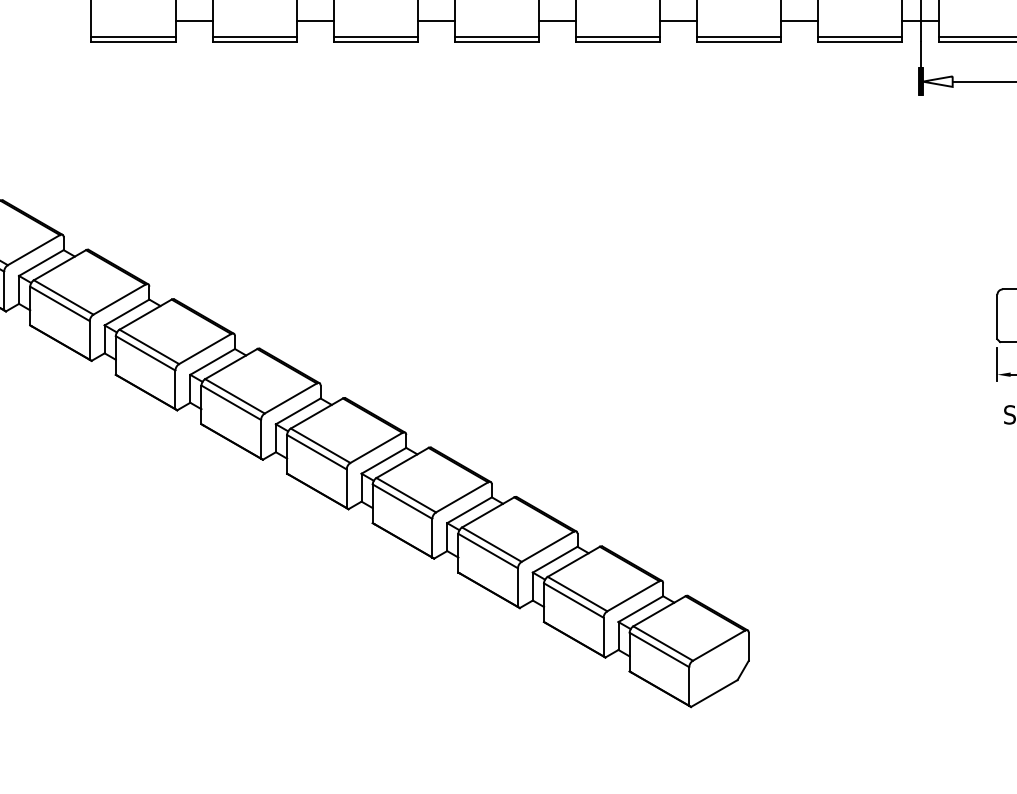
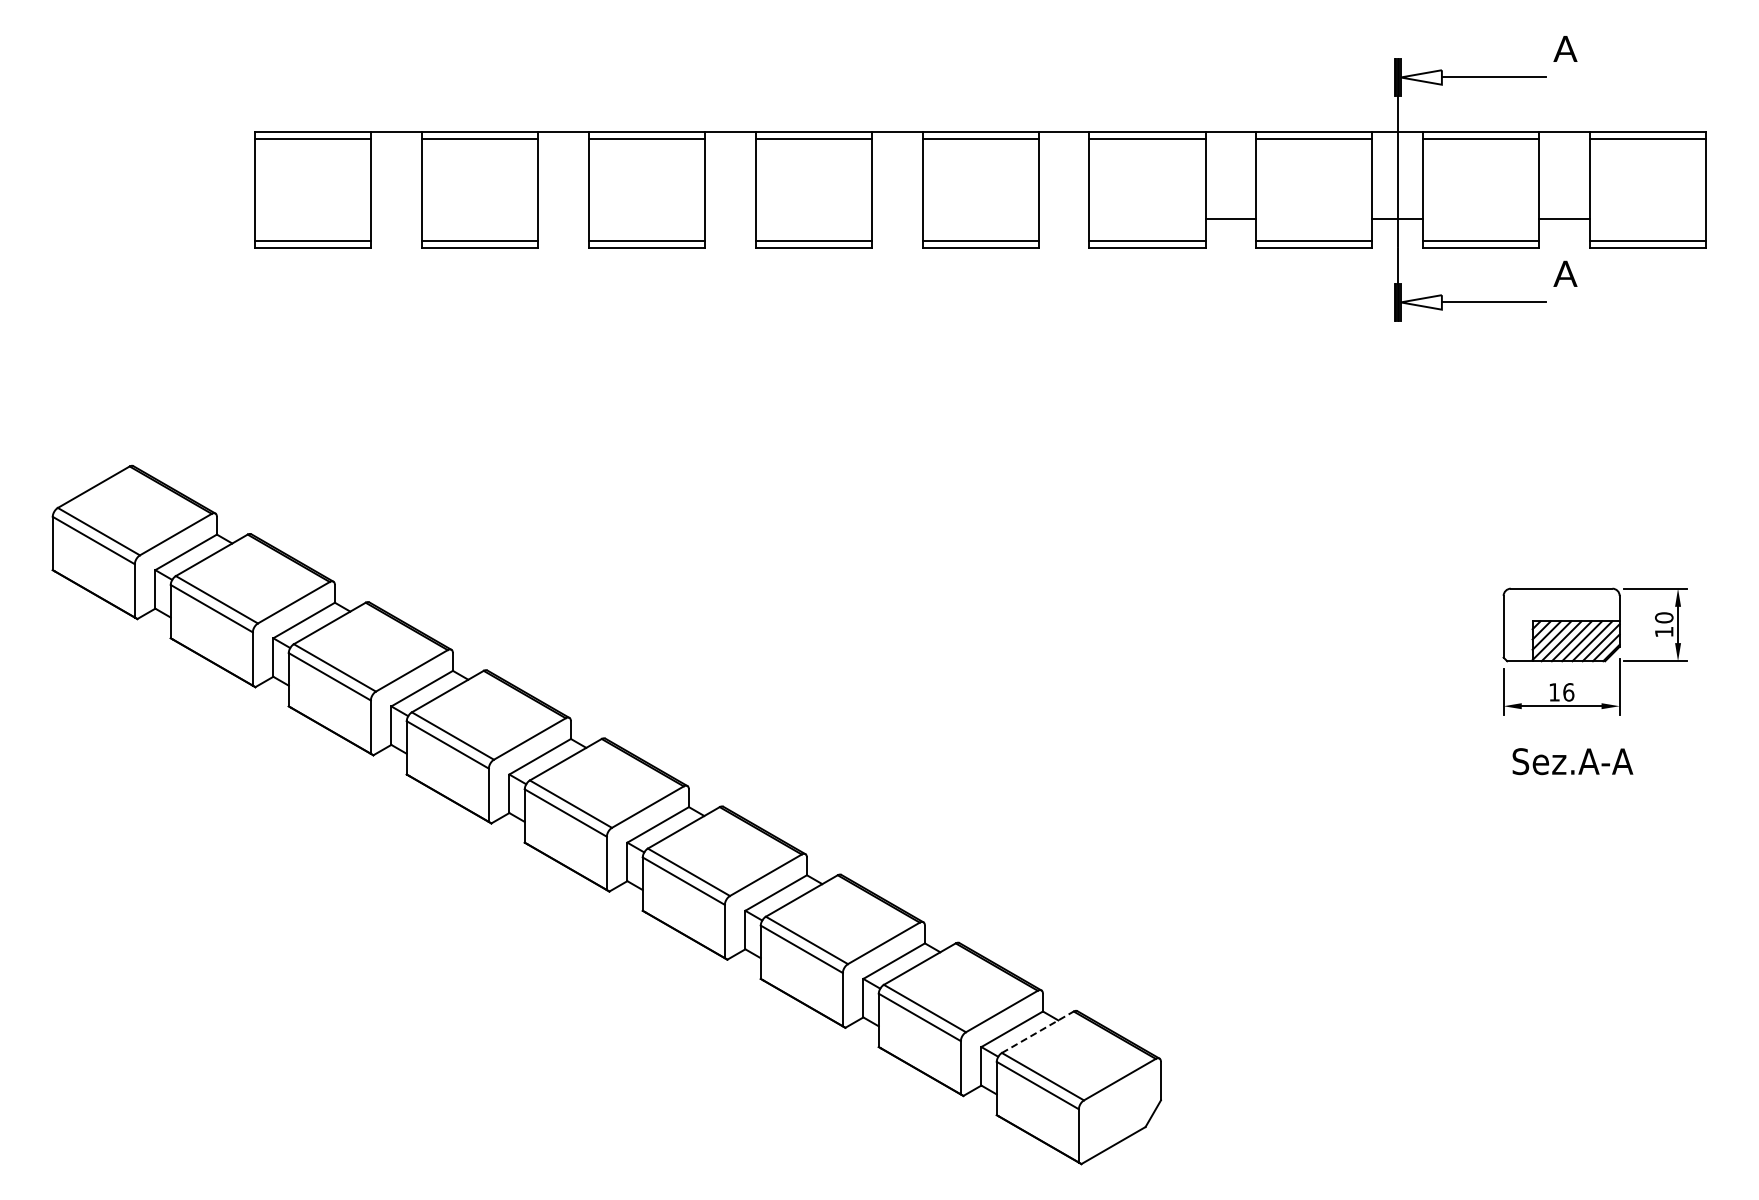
line: (194, 20) -> (396, 218), removed
line: (315, 20) -> (563, 218), removed
line: (435, 20) -> (729, 218), removed
line: (556, 20) -> (896, 218), removed
line: (678, 20) -> (1063, 218), removed
line: (659, 611) -> (1038, 1032), solid -> dashed

